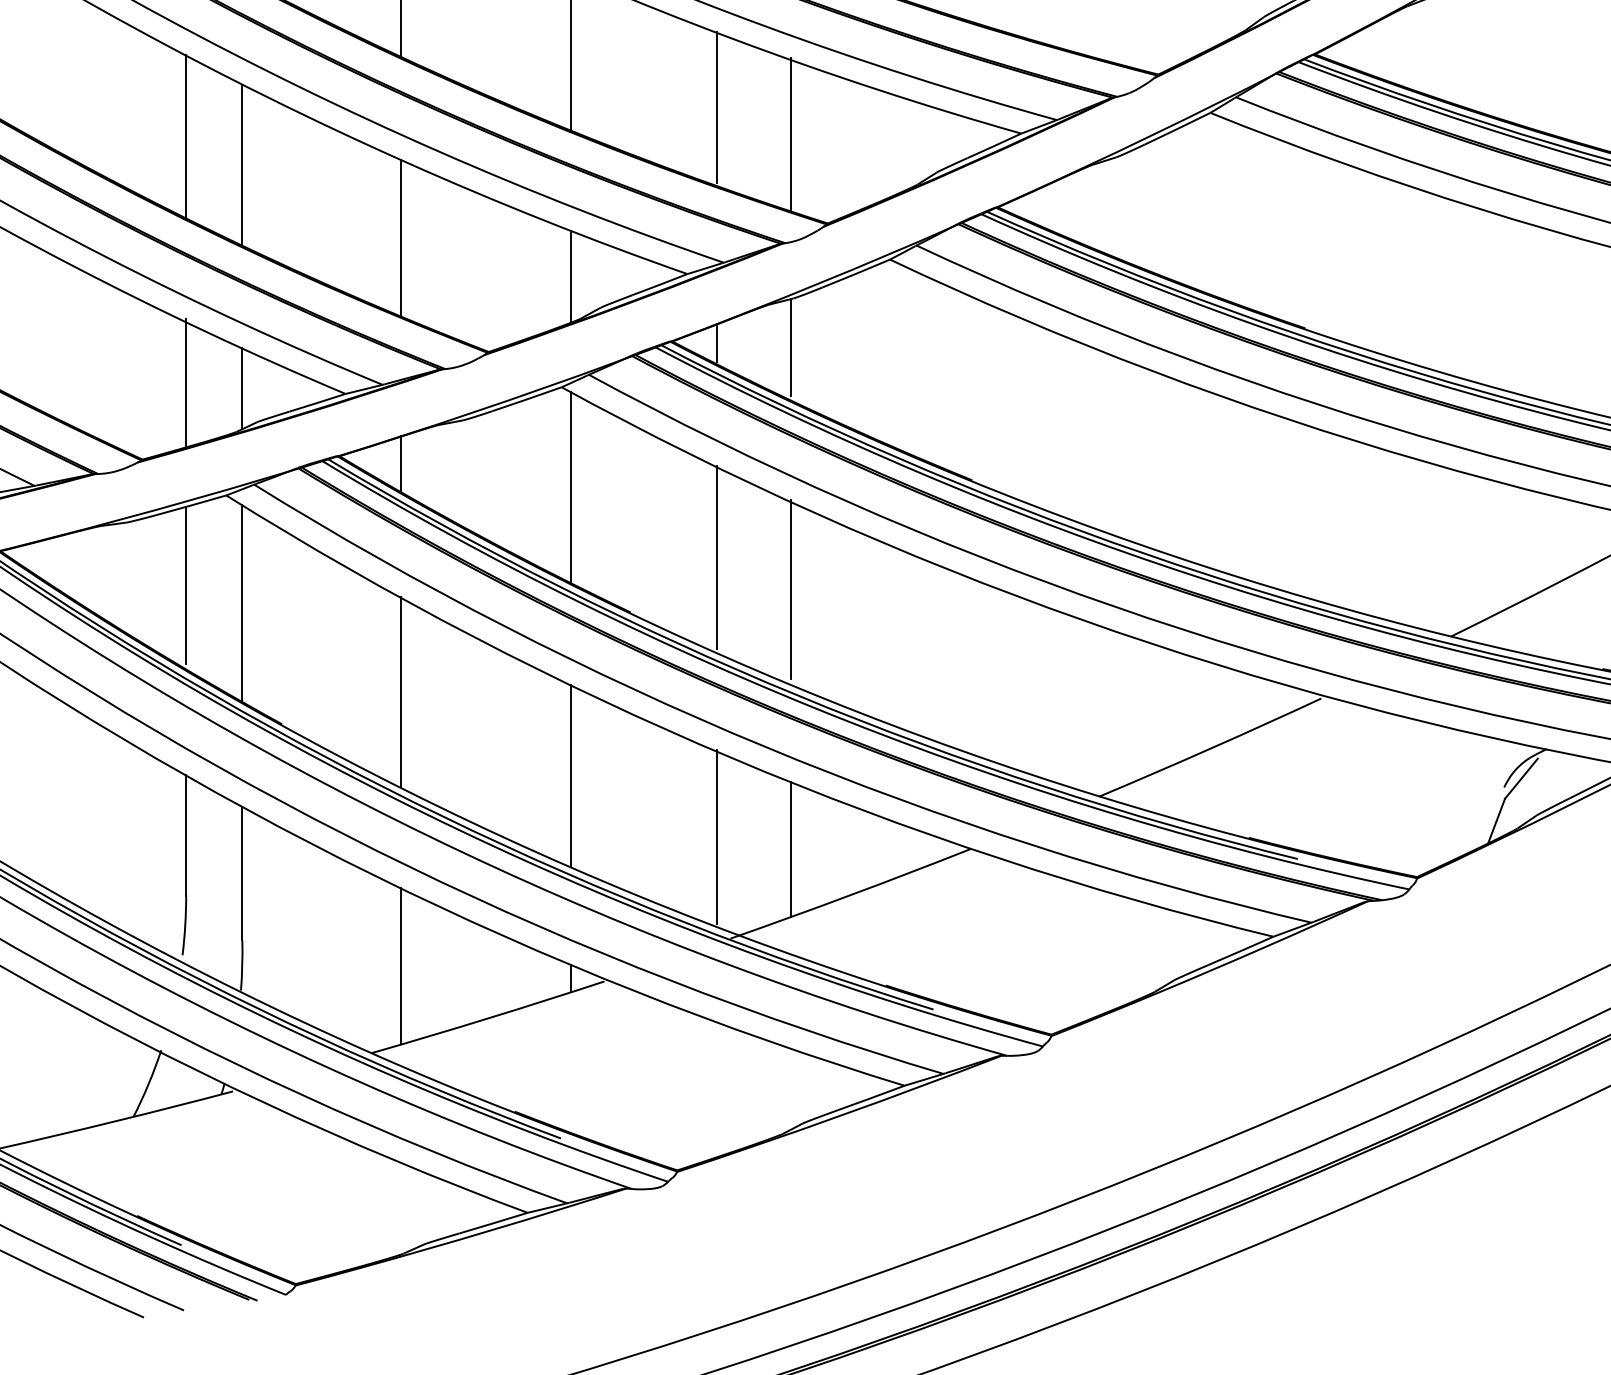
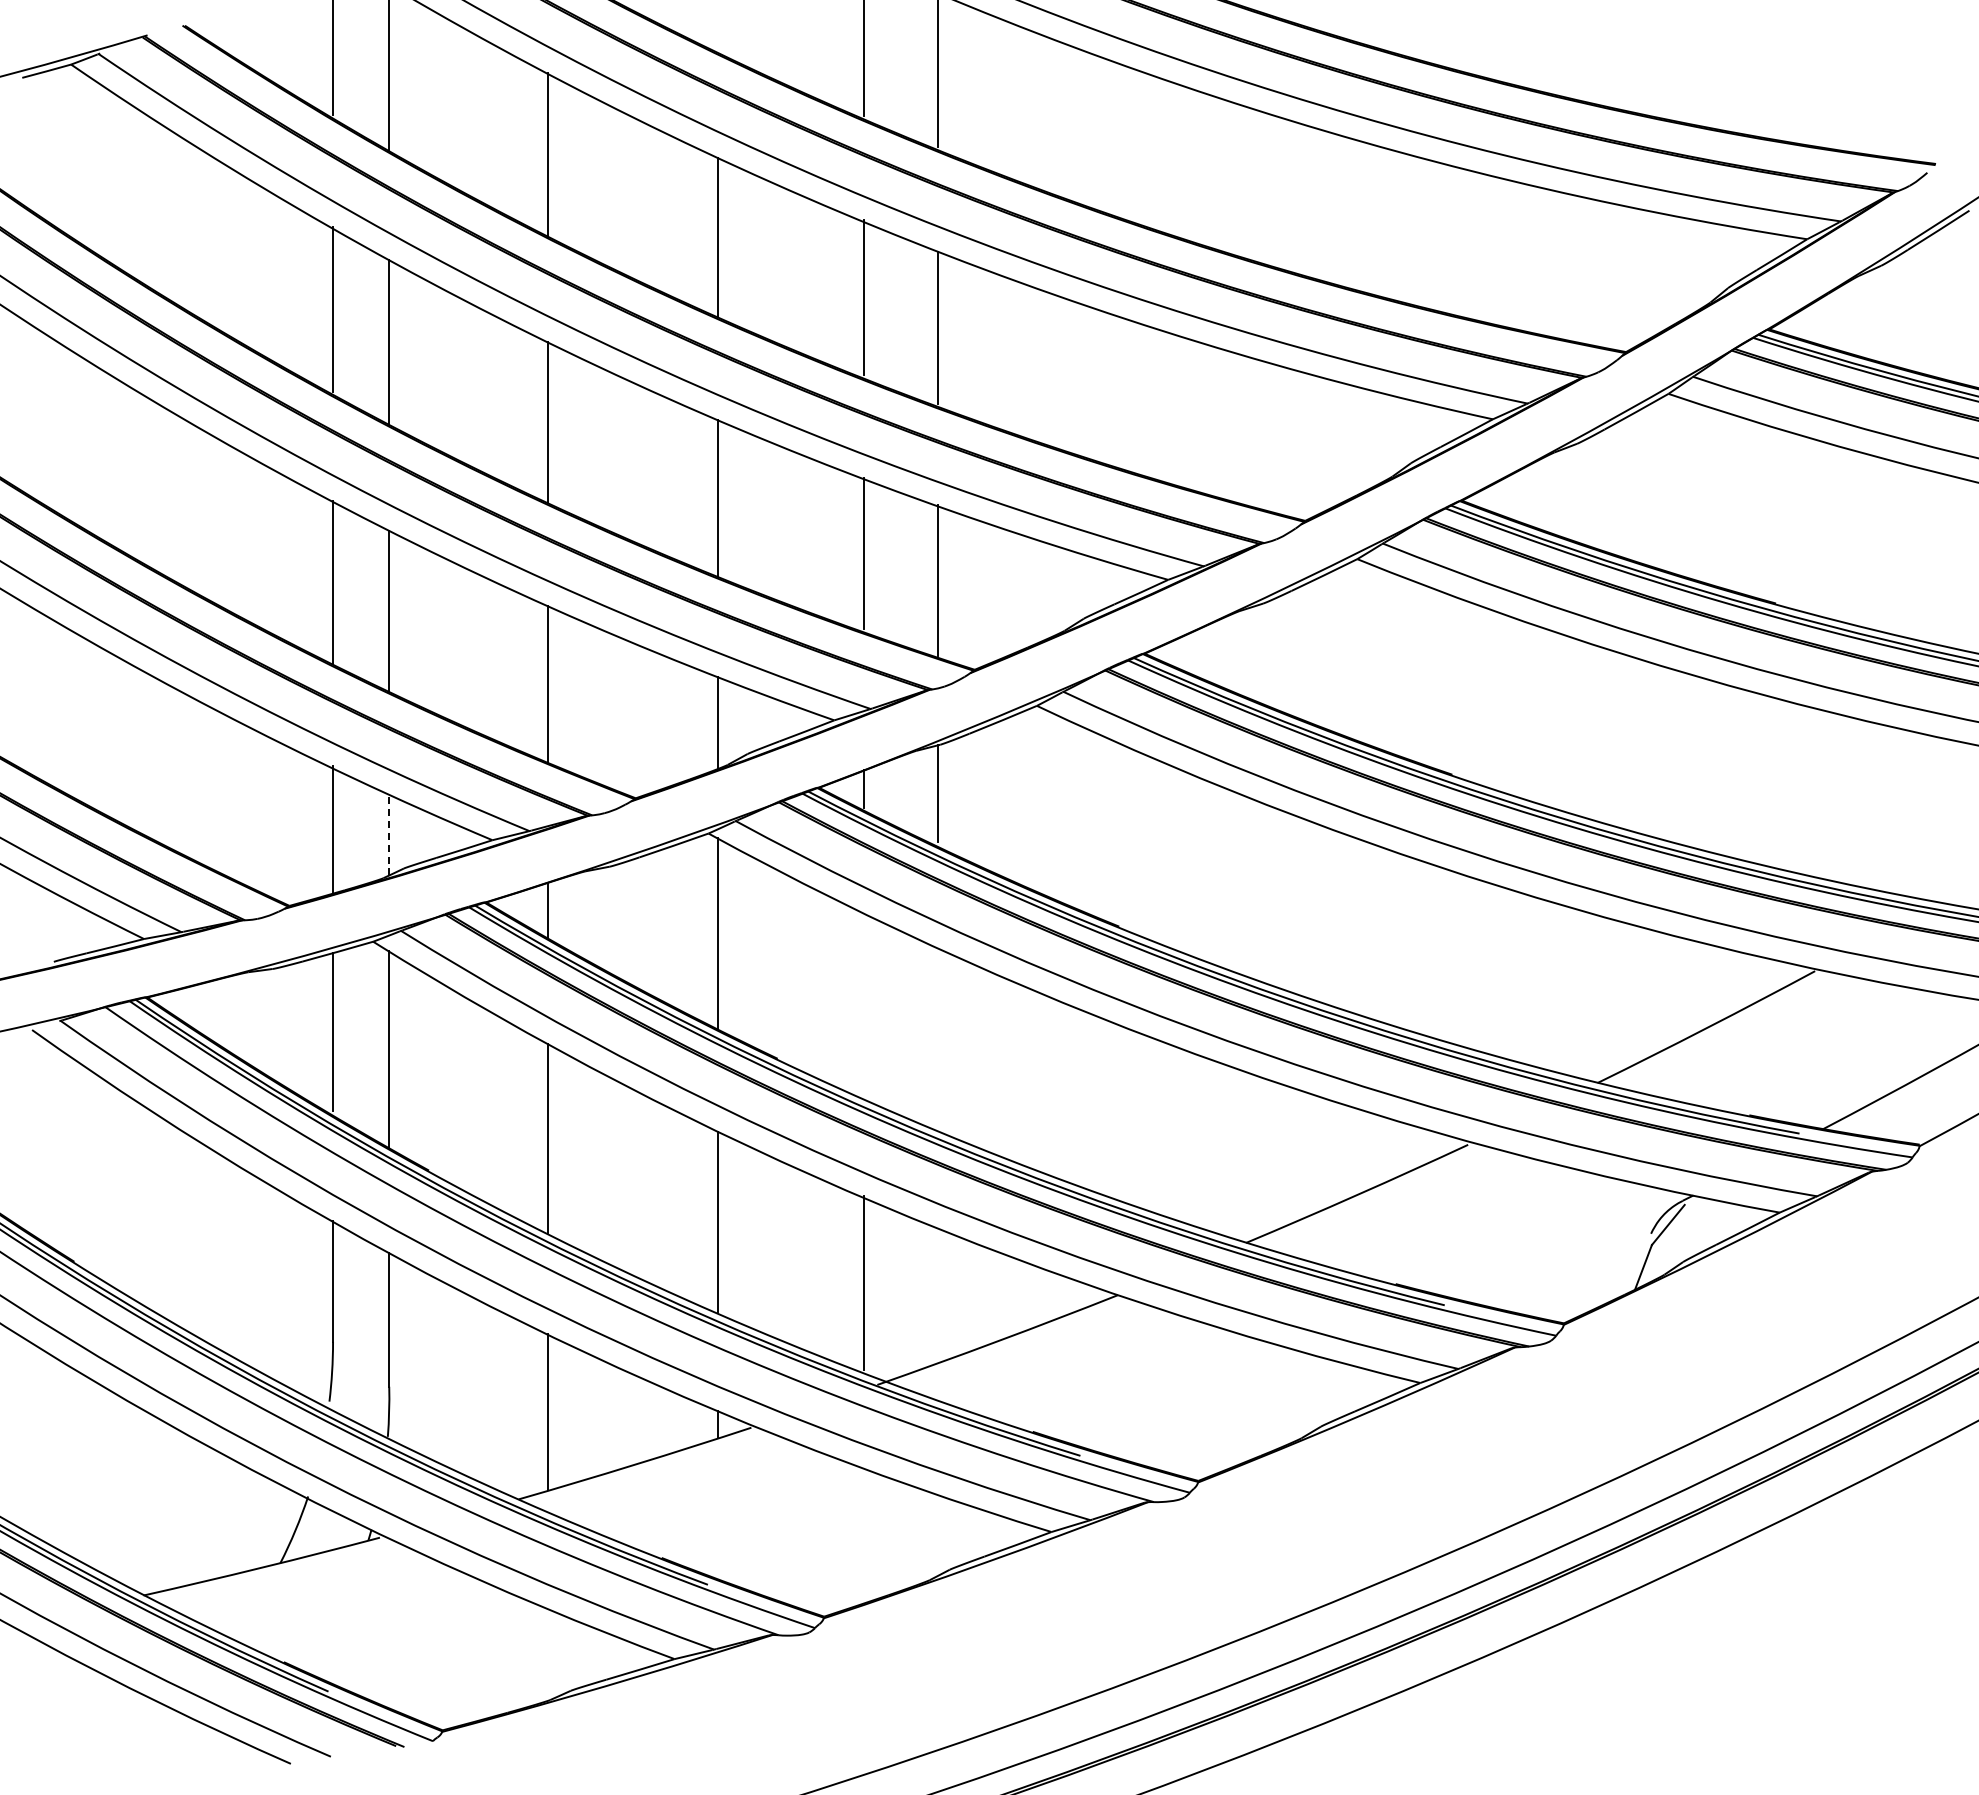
line: (242, 388) -> (389, 834), solid -> dashed
line: (717, 557) -> (864, 1003), removed
line: (790, 589) -> (937, 1035), removed
line: (790, 849) -> (937, 1295), removed

